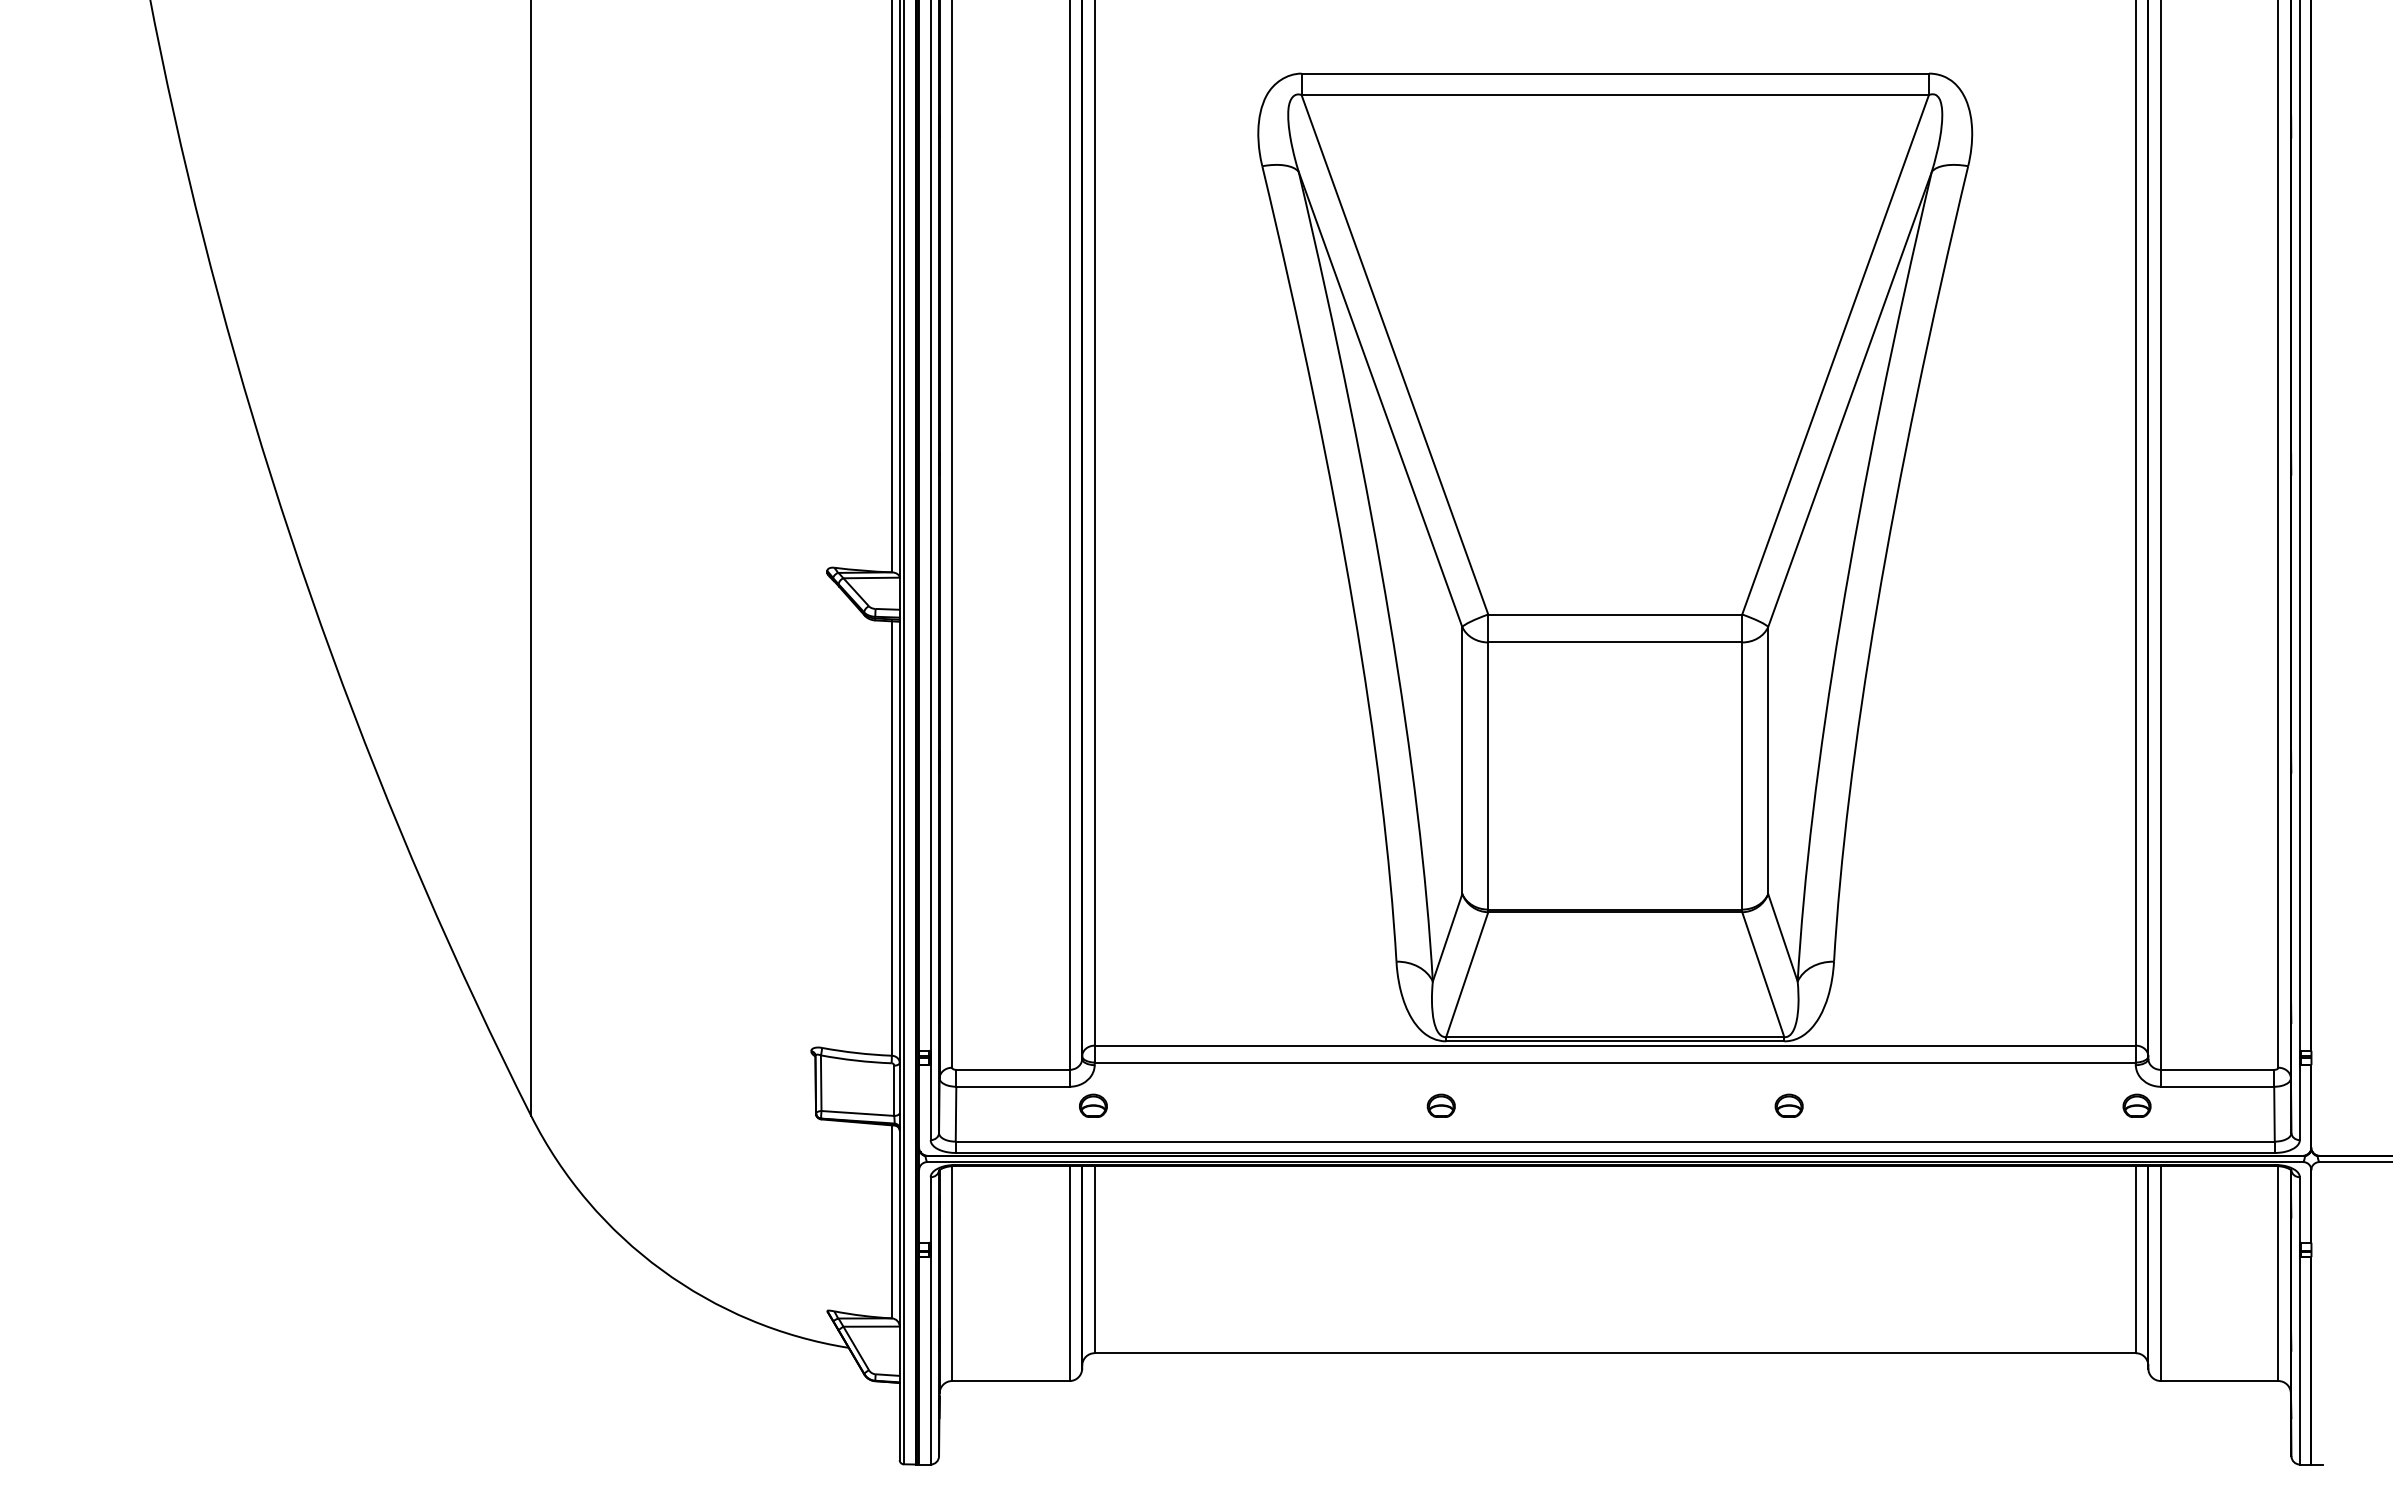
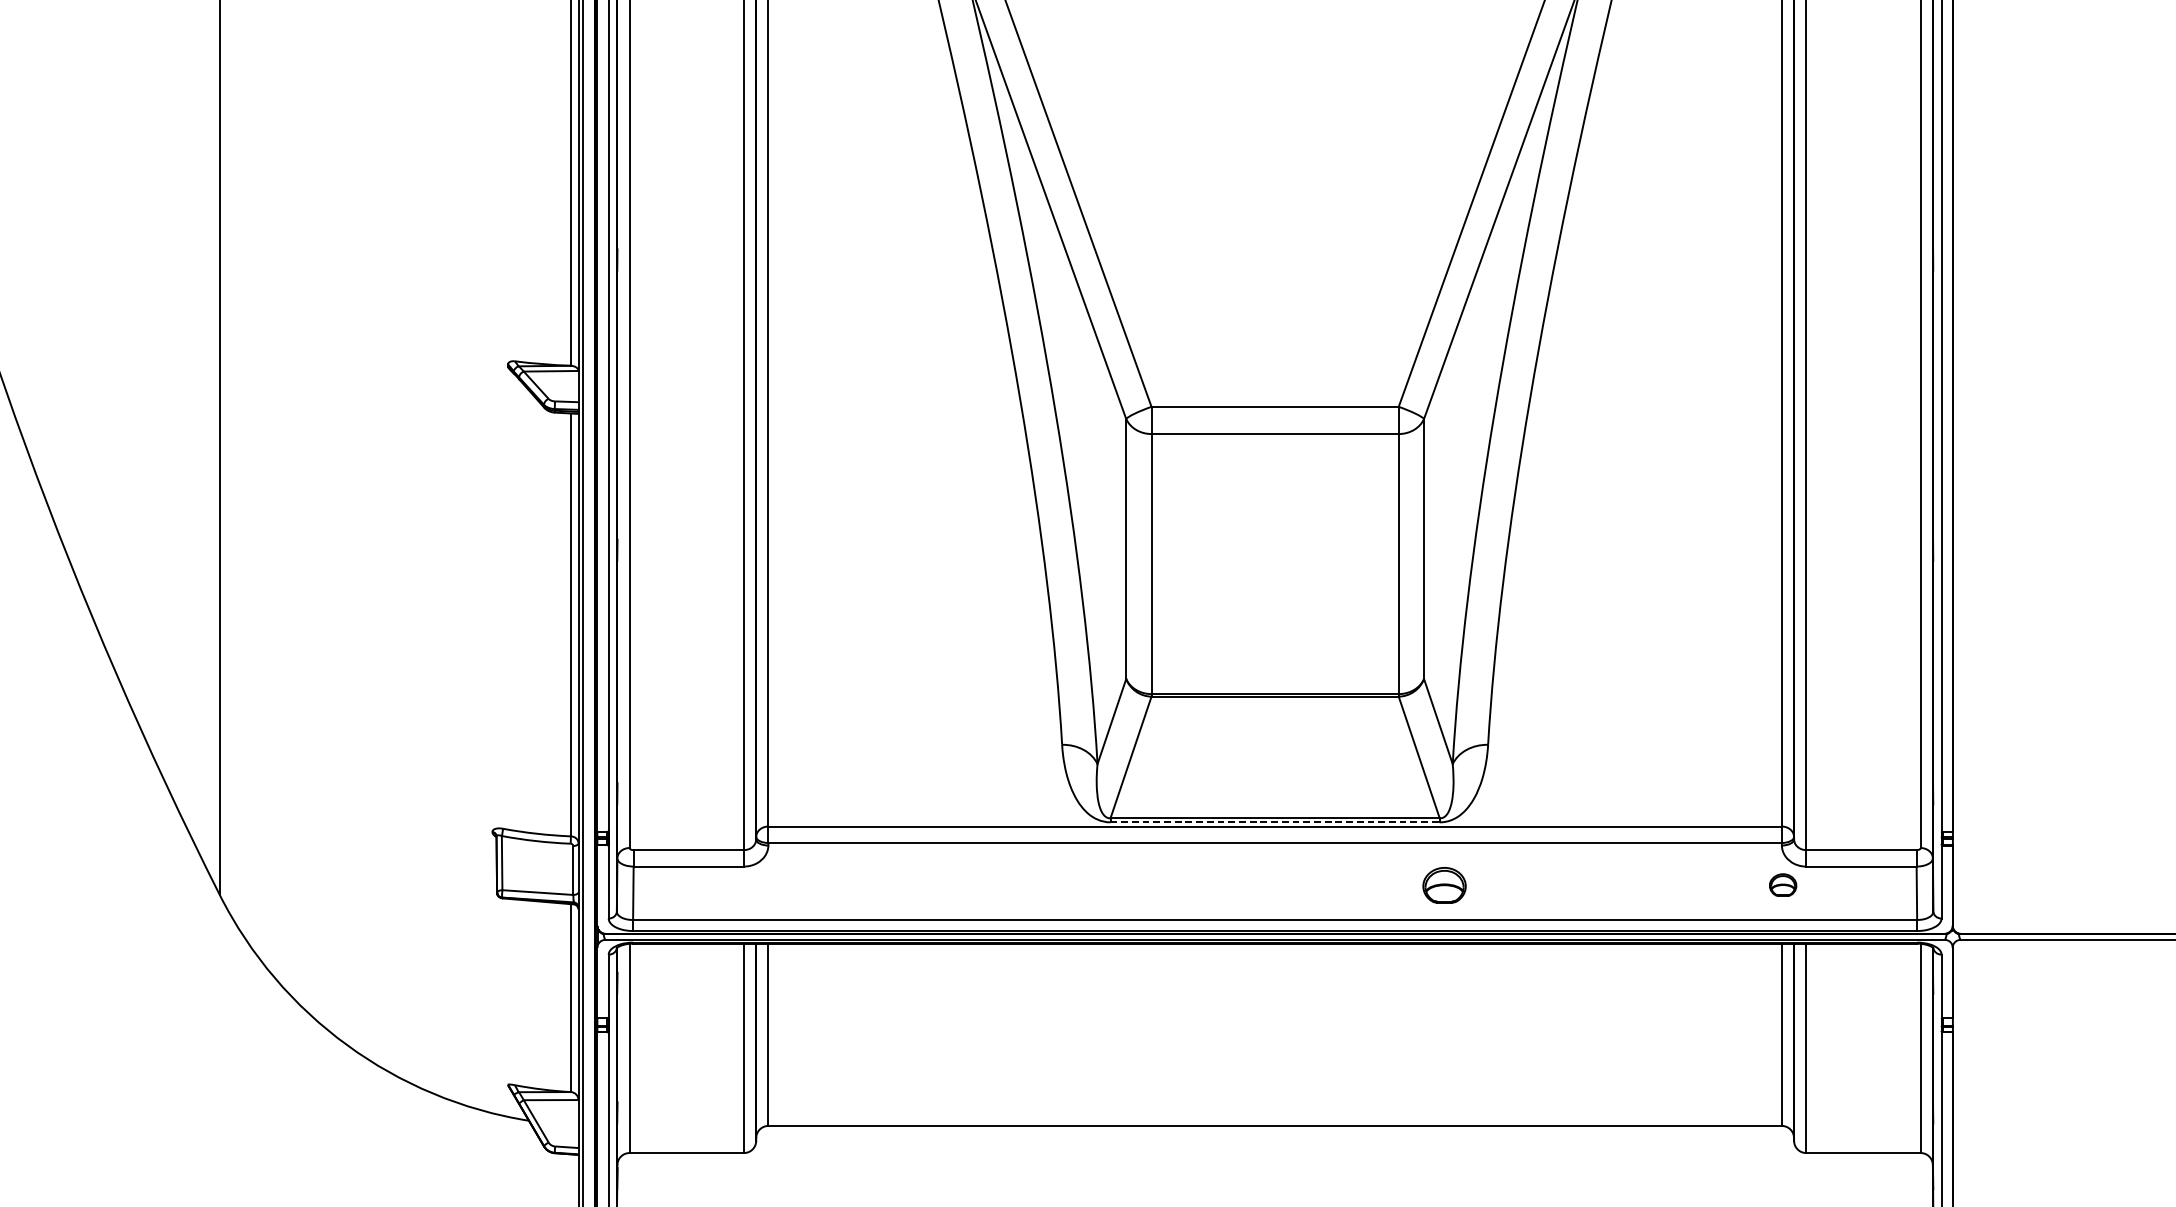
line: (1615, 1041) -> (1275, 822), solid -> dashed
part: (1093, 1105) -> (767, 884), removed
part: (1440, 1105) -> (1105, 884), removed
part: (1788, 1105) -> (1443, 884), size x1.6

